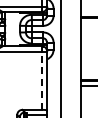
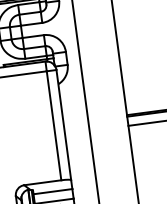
line: (42, 80) -> (54, 125), dashed -> solid

